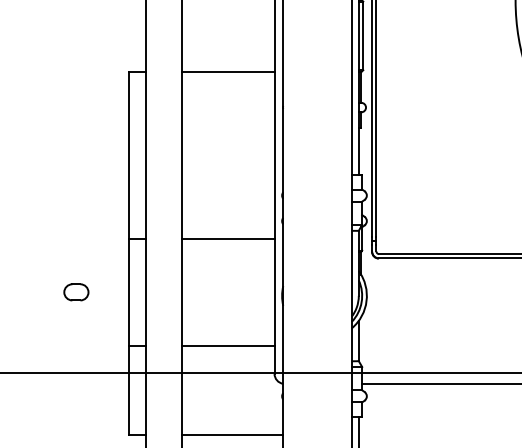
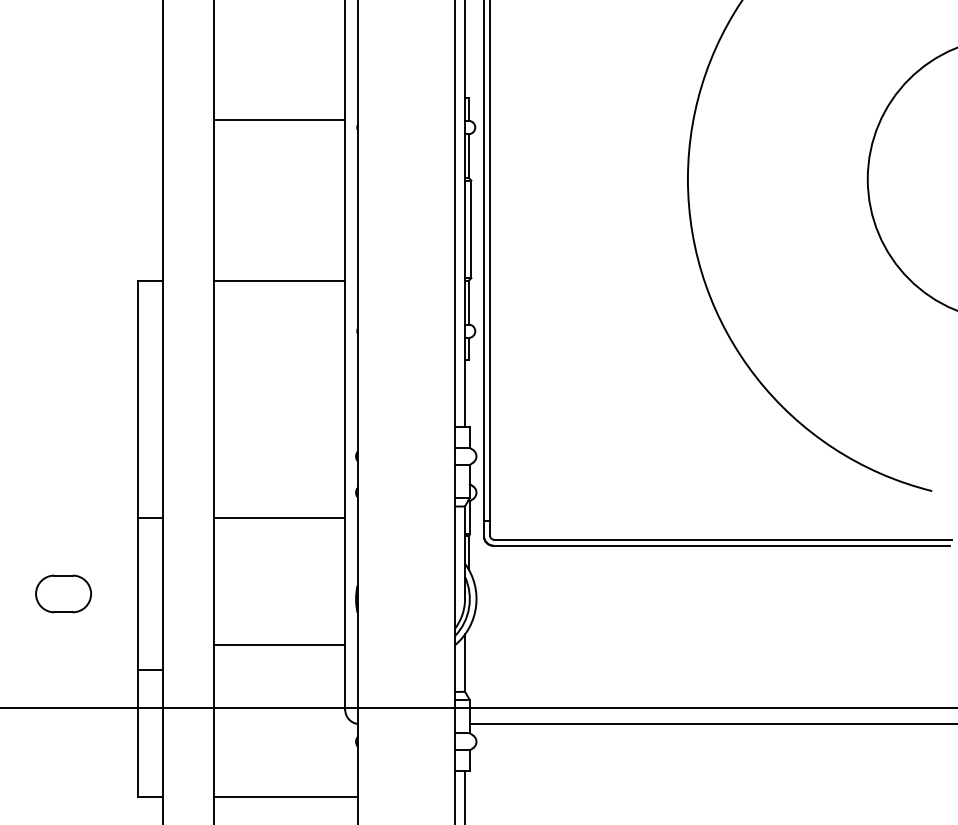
part: (76, 292) -> (63, 593), size x1.6
line: (228, 346) -> (279, 645), moved

